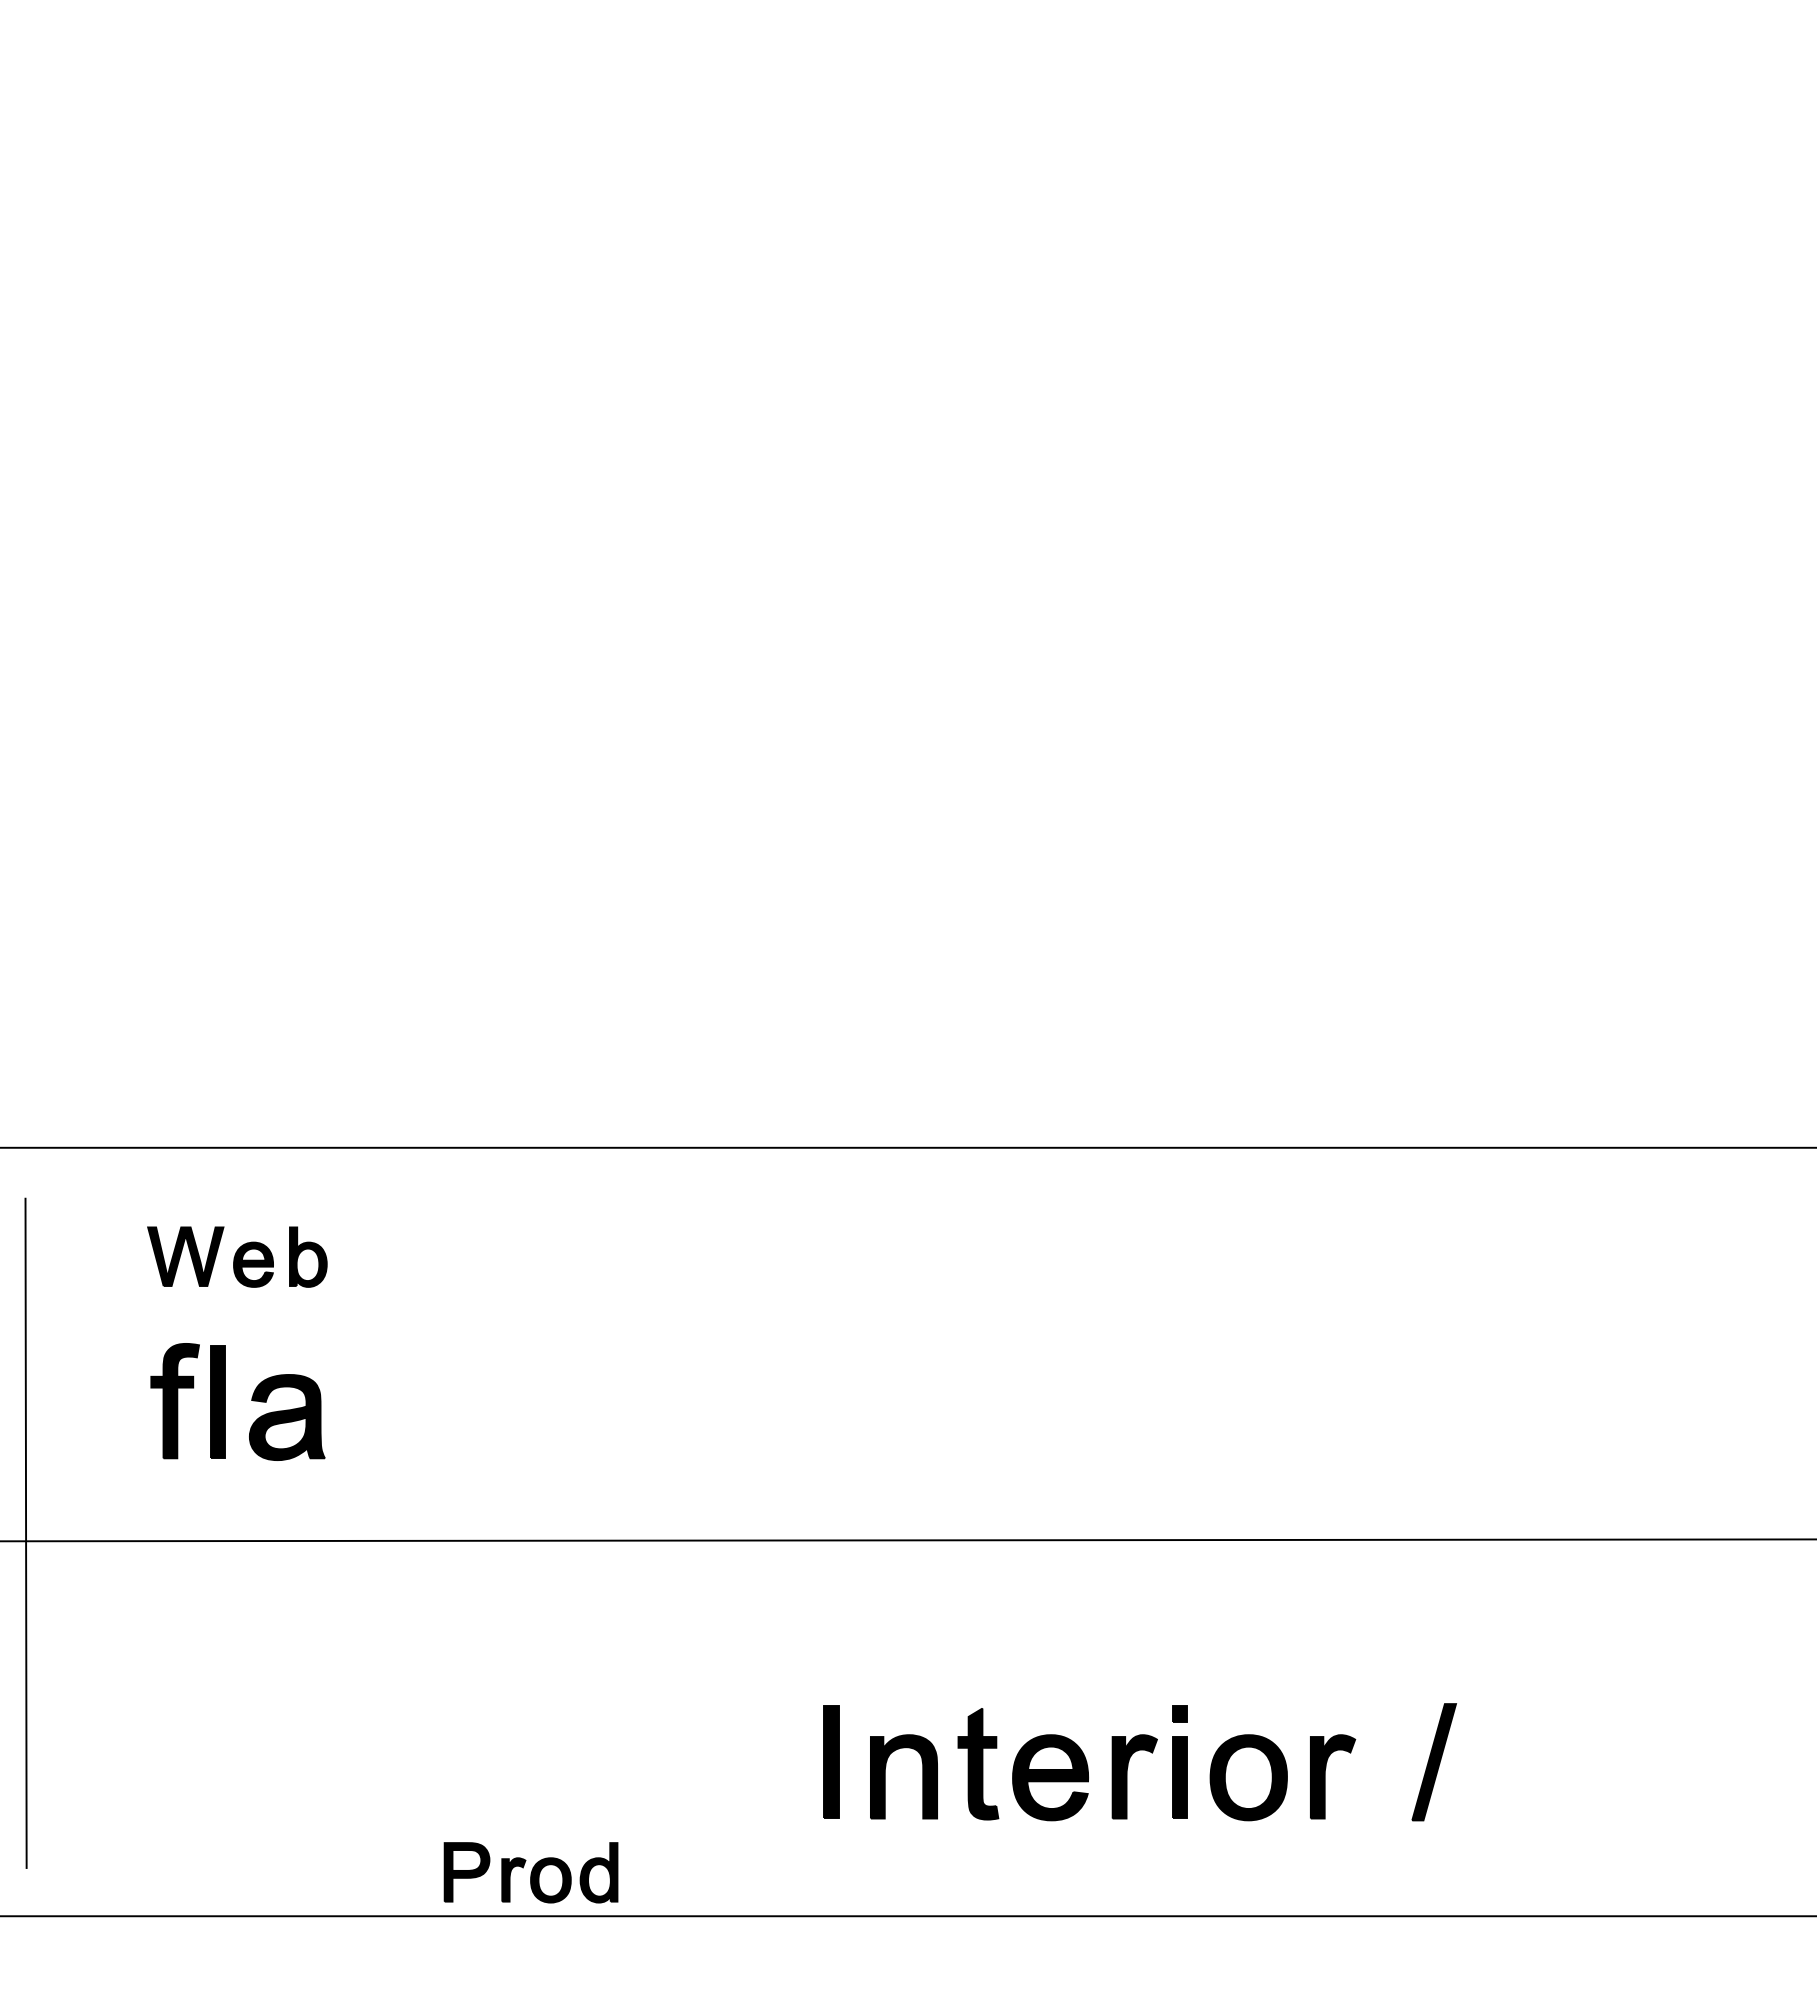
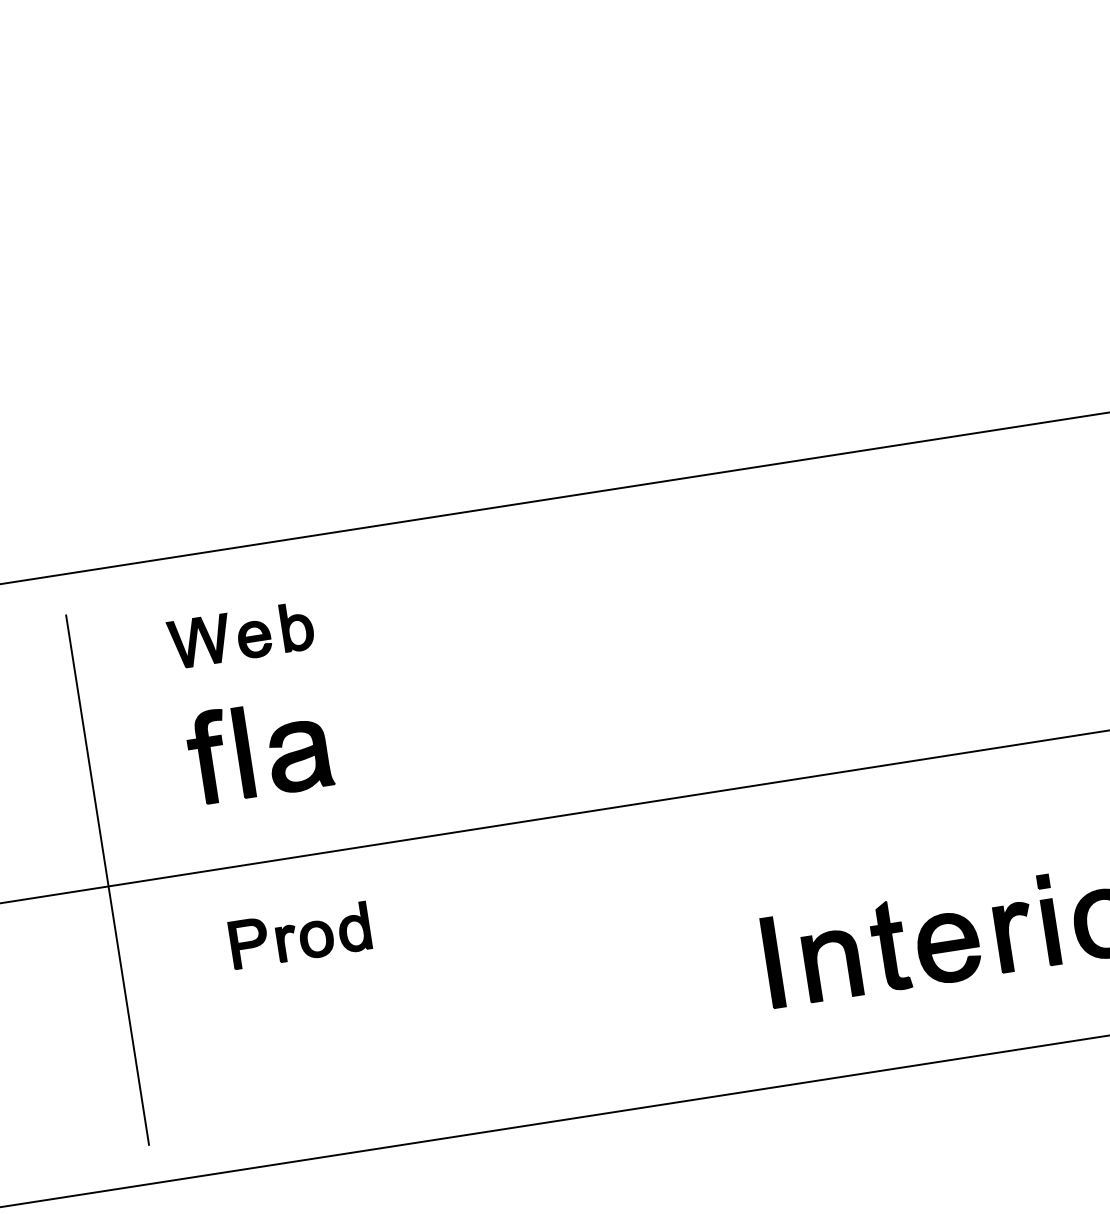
part: (530, 1872) -> (299, 935), moved

